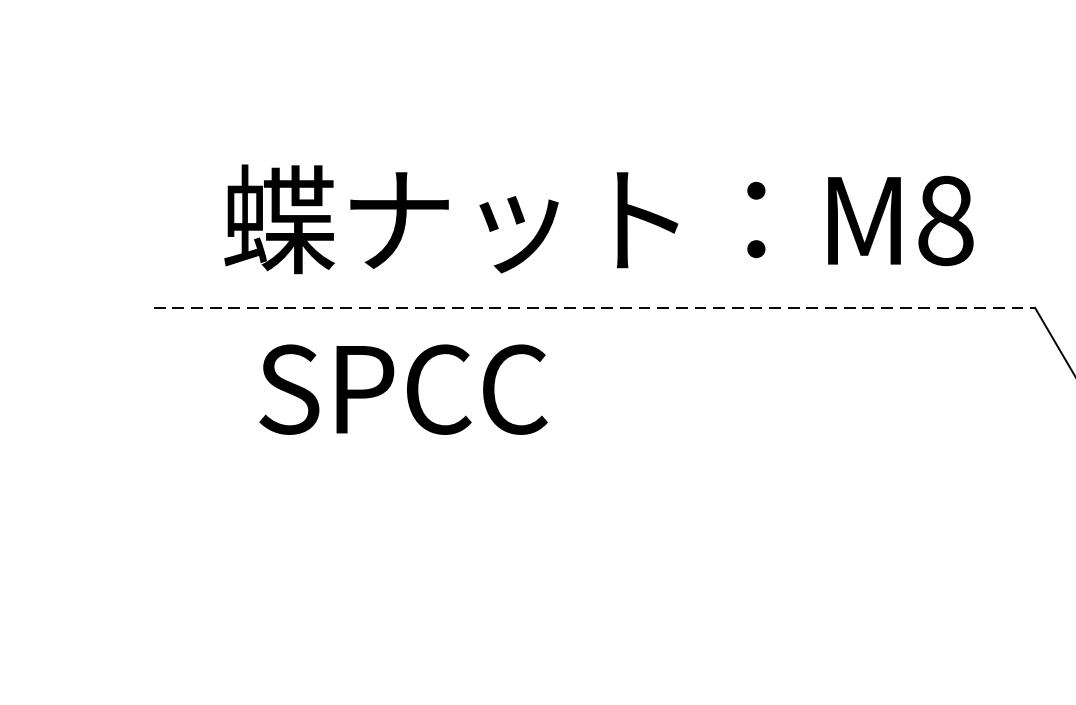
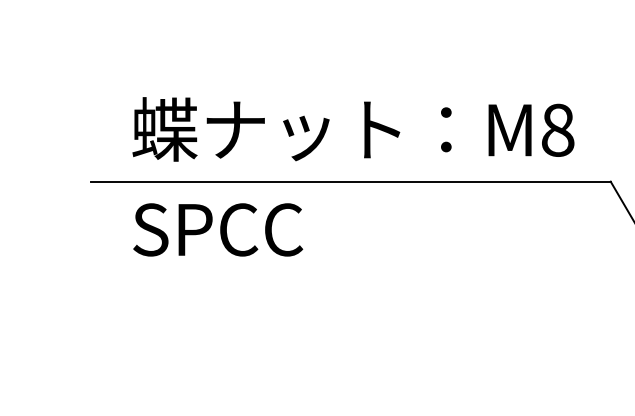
line: (593, 307) -> (350, 181), dashed -> solid
text: (404, 388) -> (218, 229), moved

